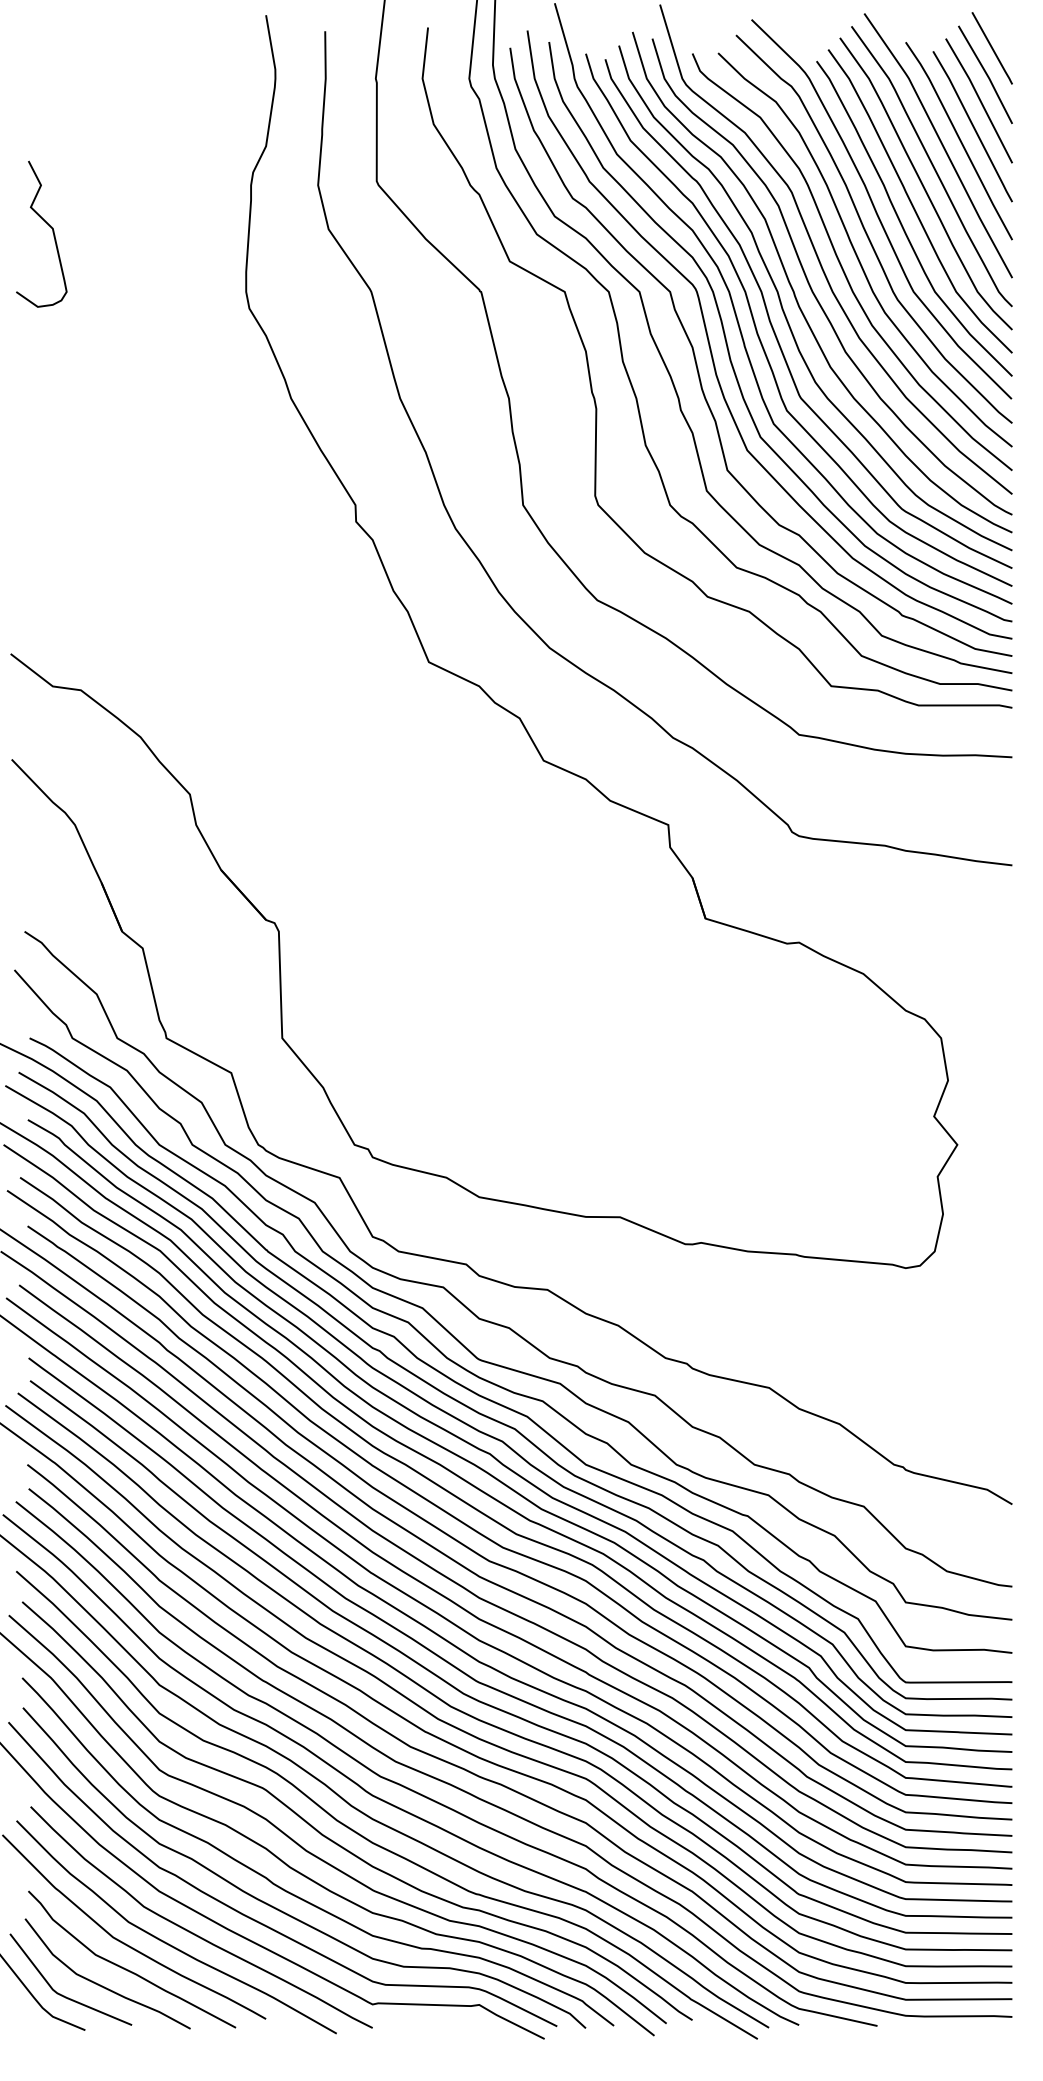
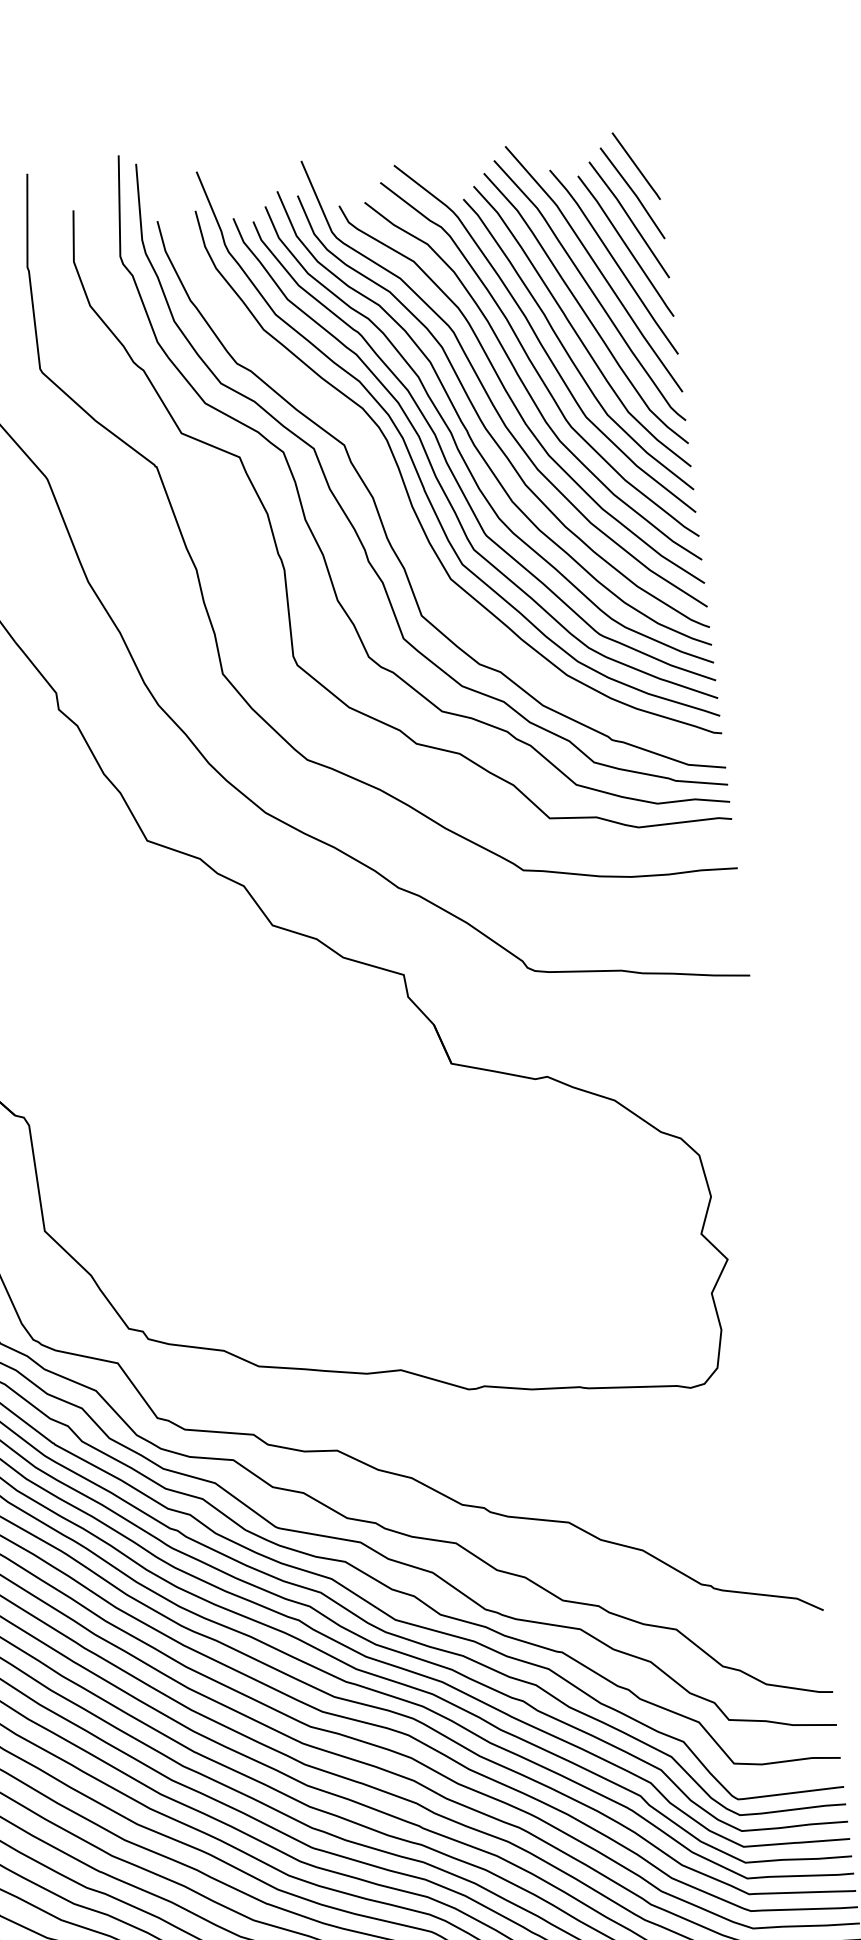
curve: (711, 348) -> (391, 496), removed

